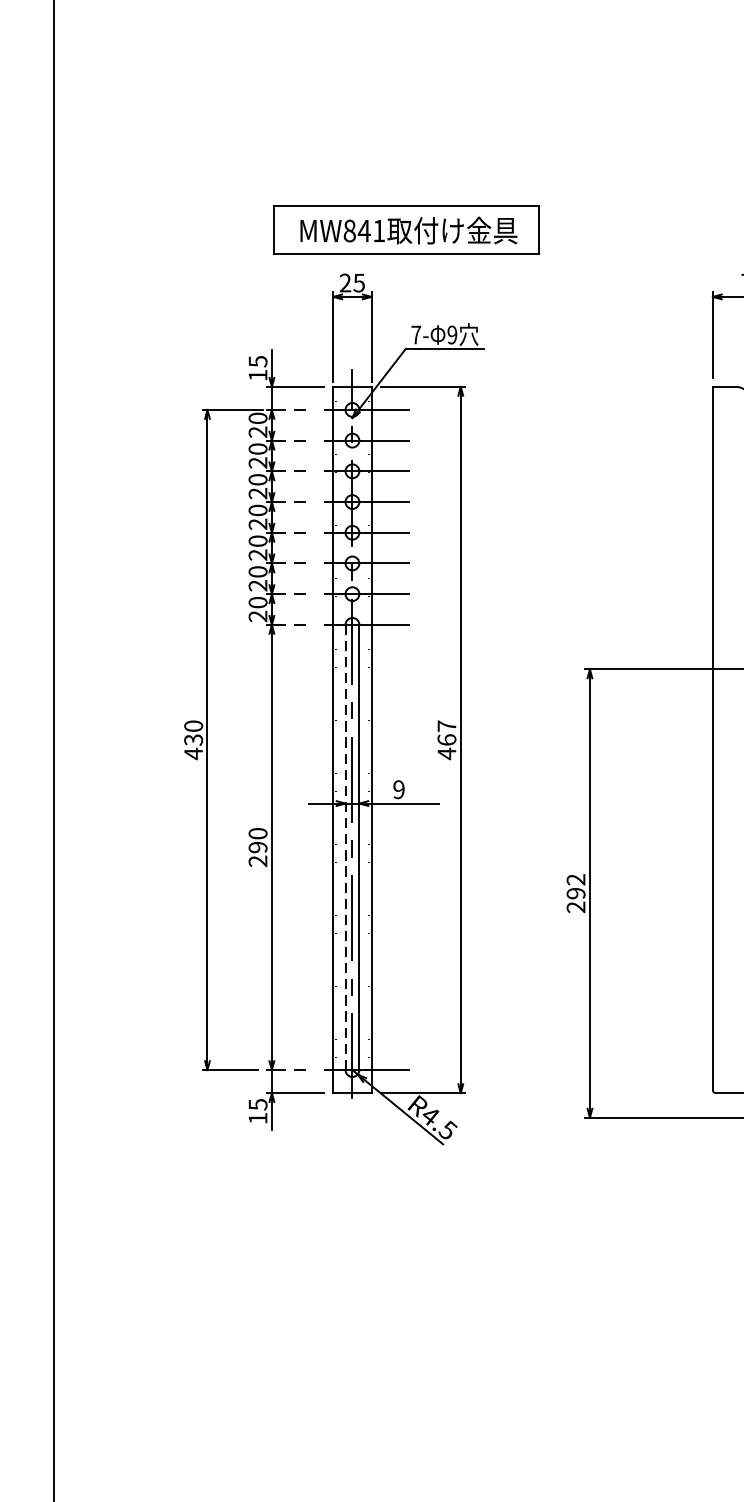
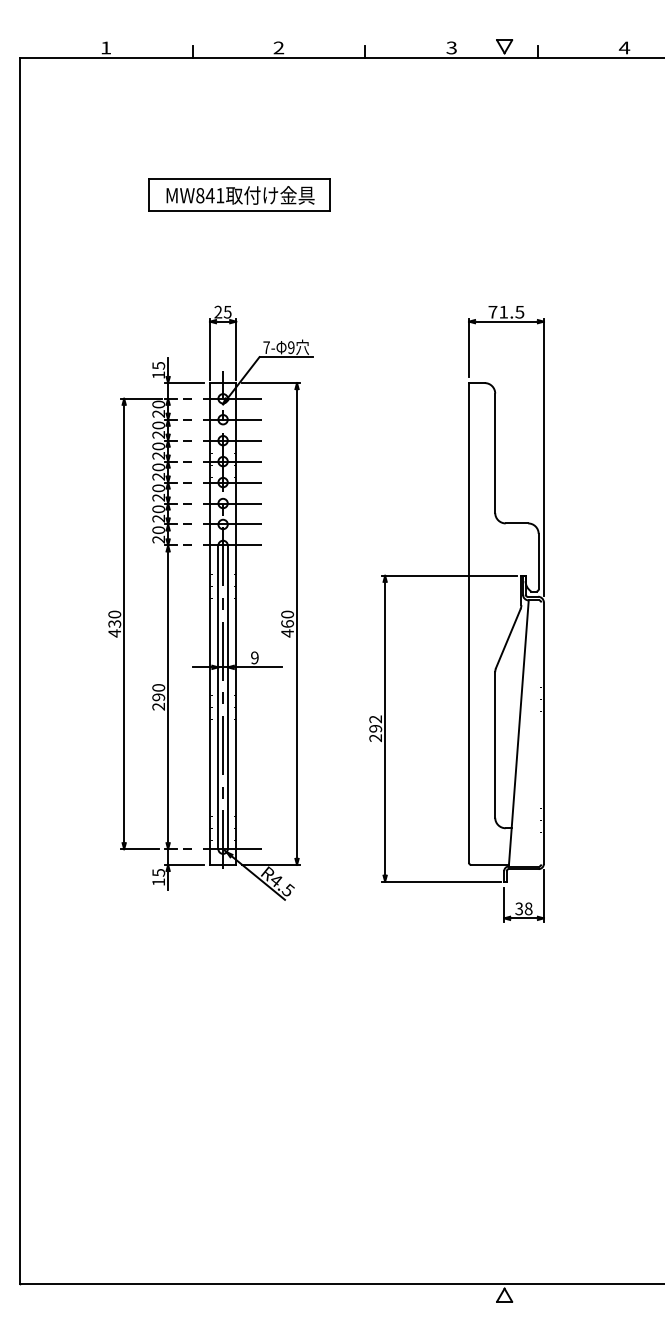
part: (407, 229) -> (239, 194), moved
text: (446, 726) -> (287, 614), 467 -> 460
line: (345, 847) -> (218, 697), dashed -> solid

